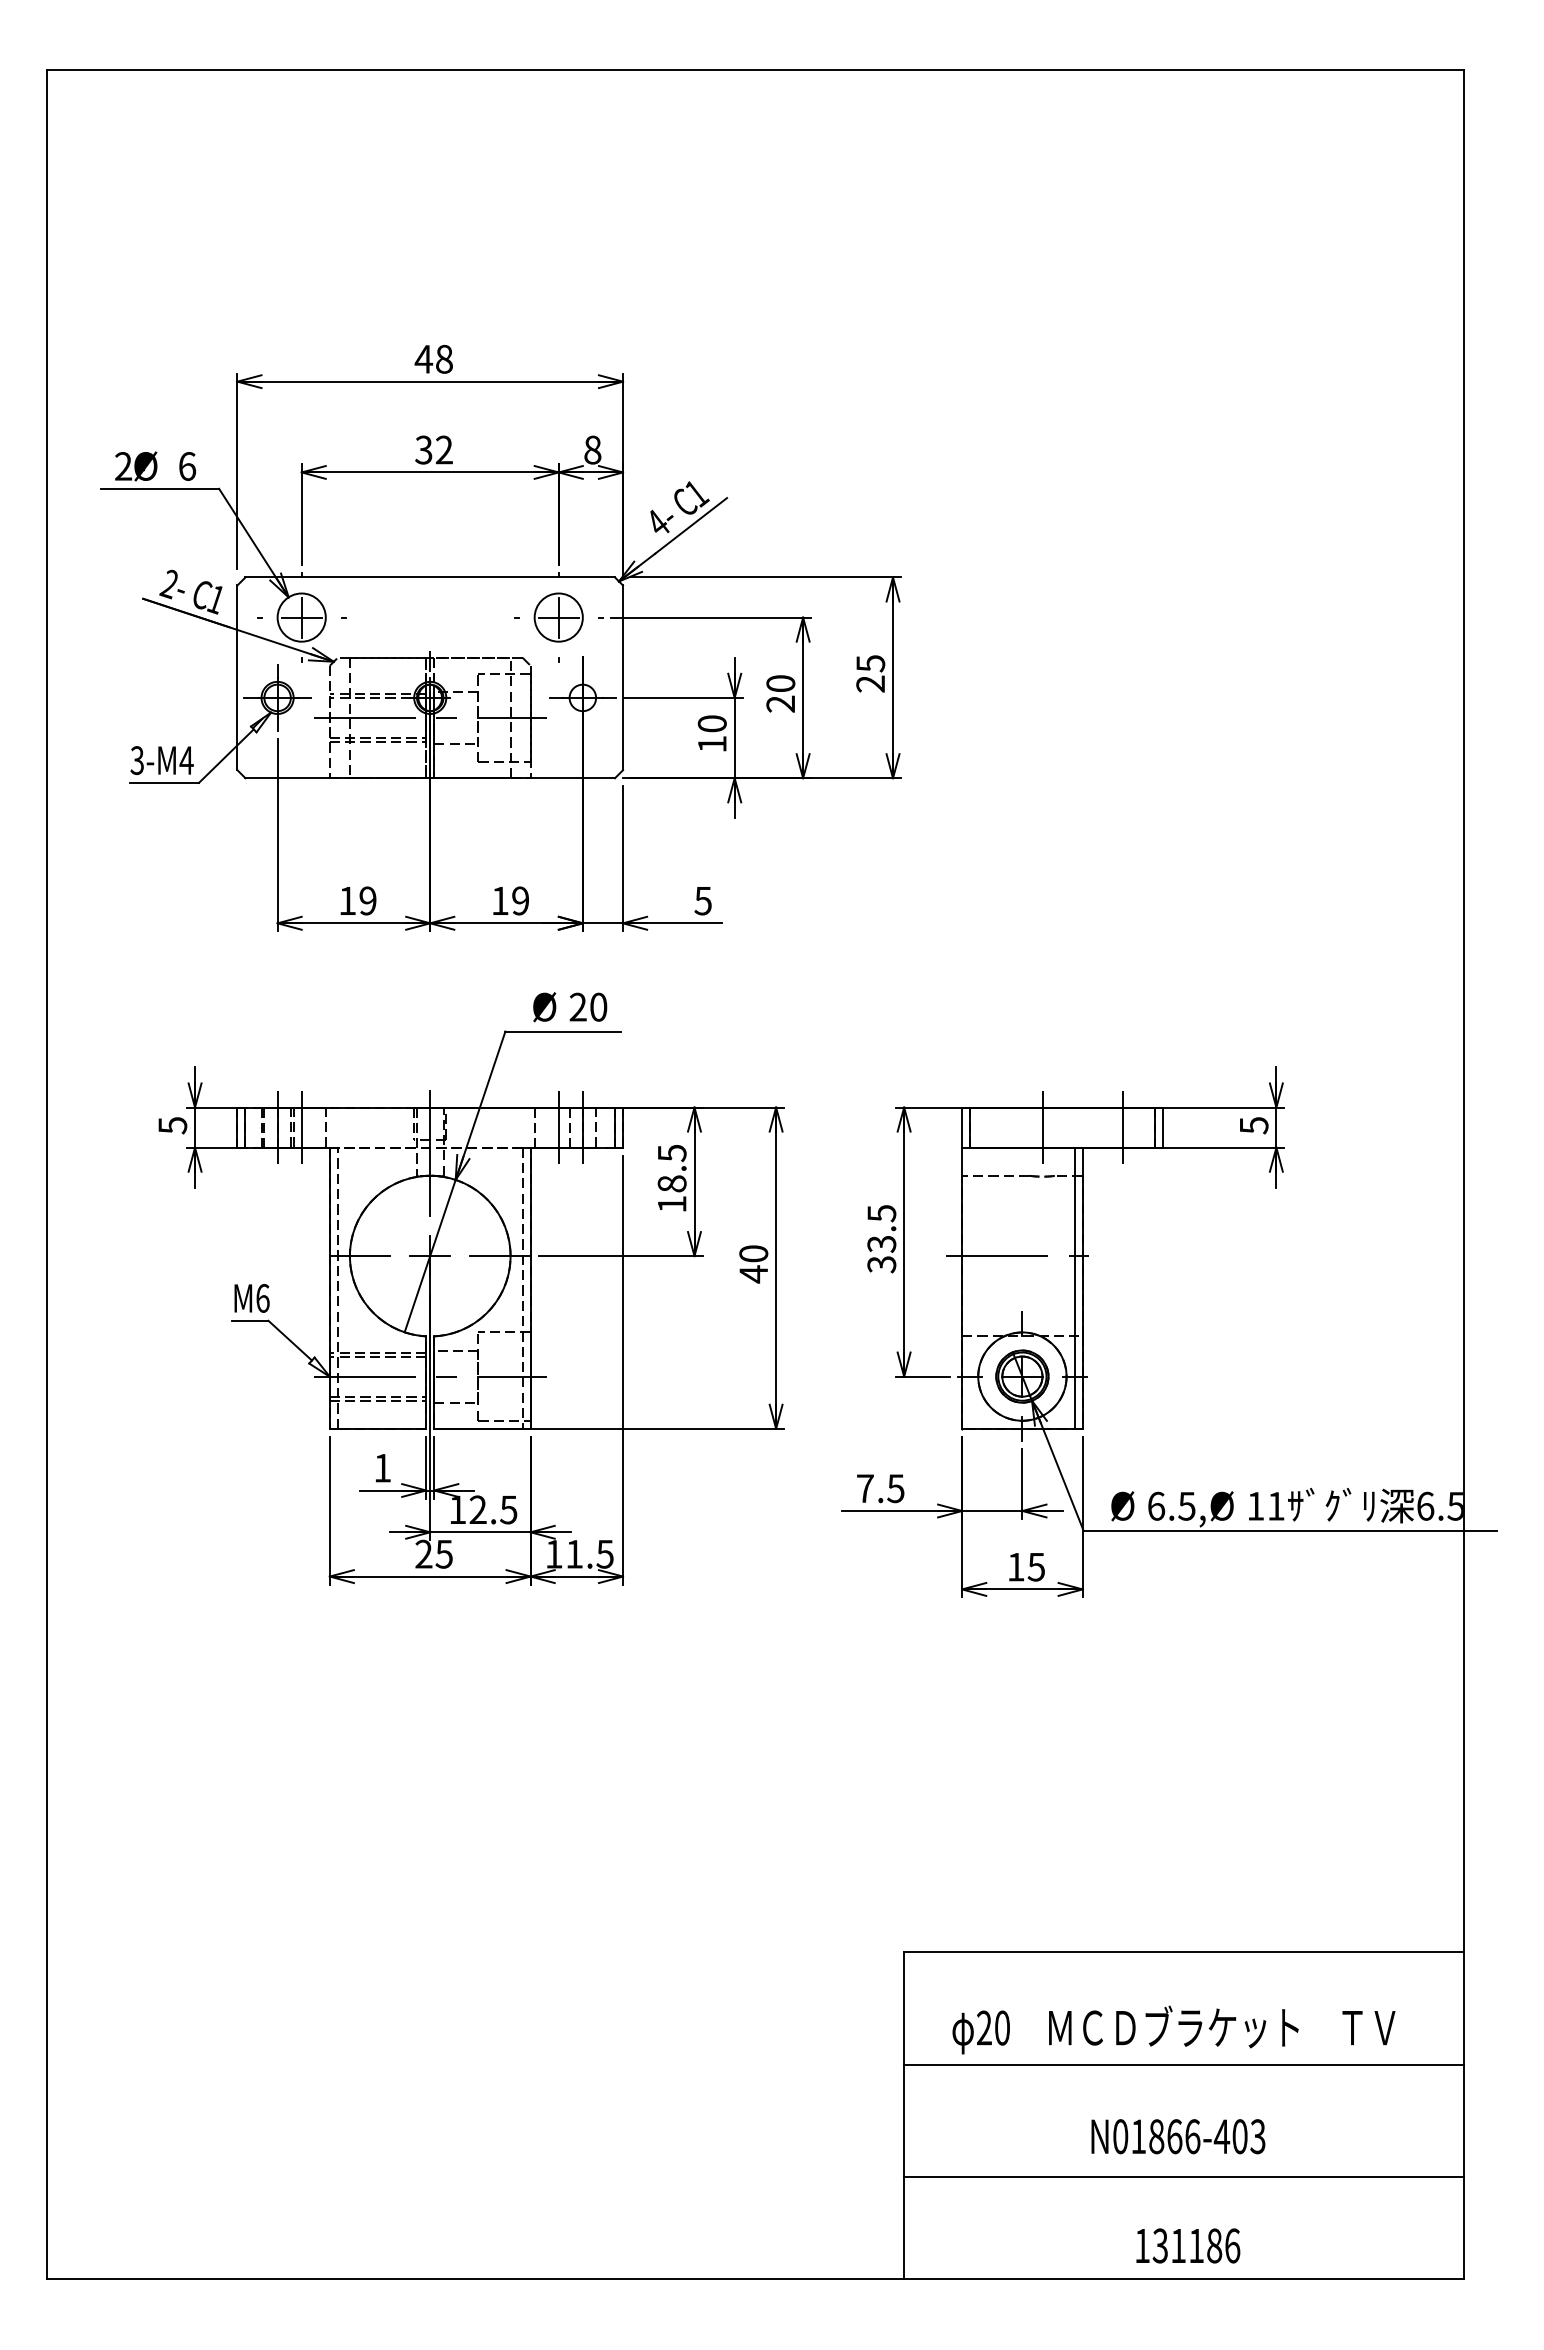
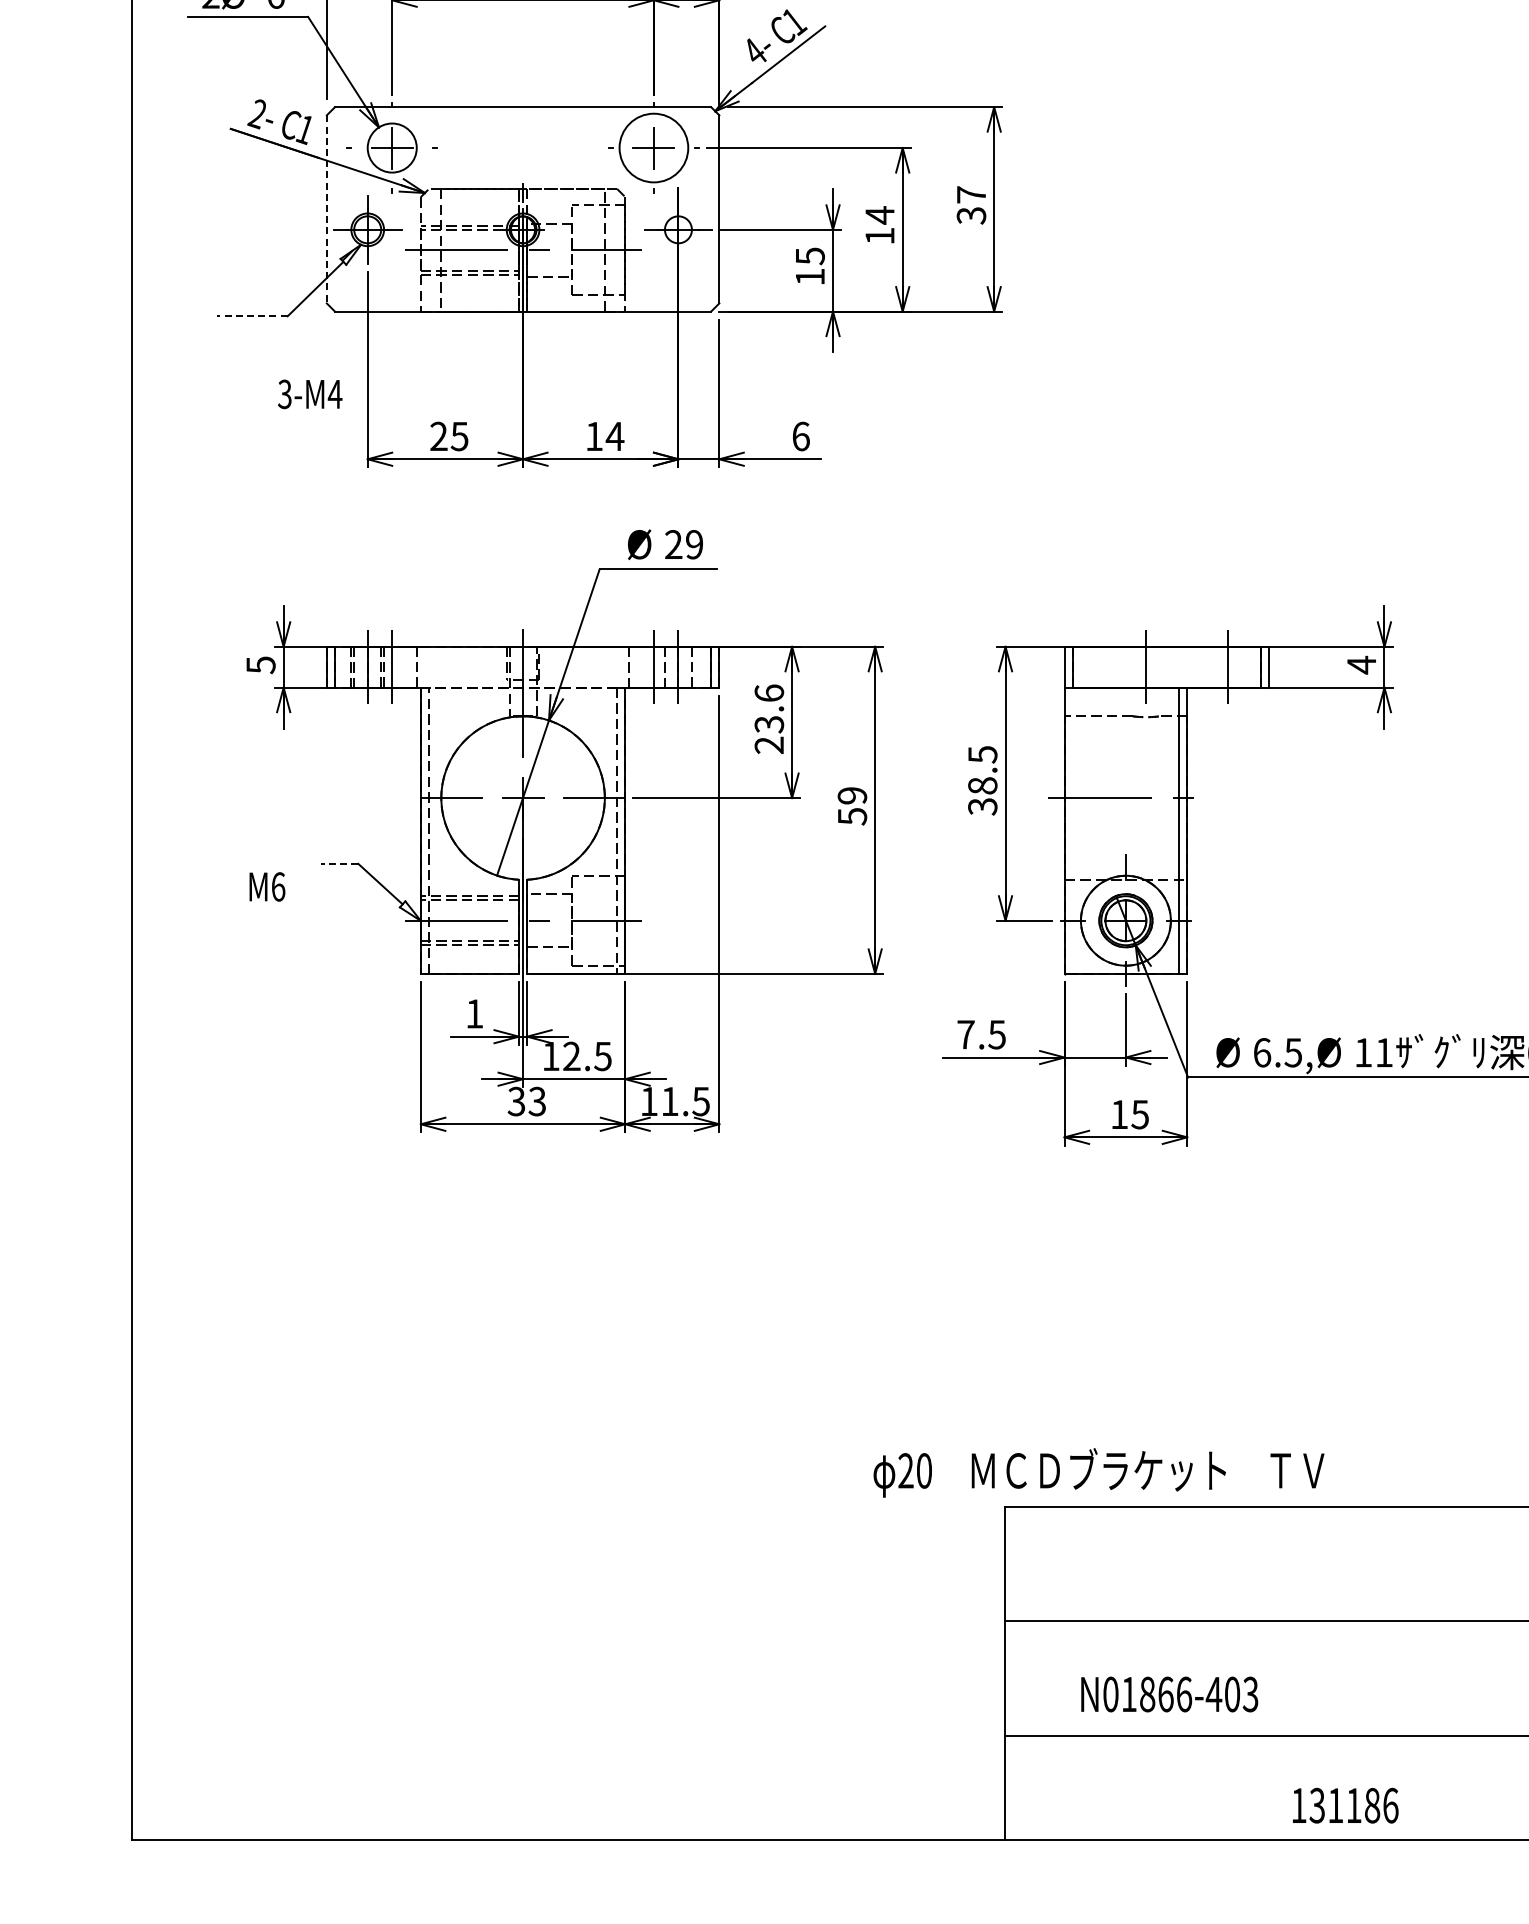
circle: (558, 617) -> (653, 147), size x1.4
text: (870, 673) -> (971, 204), 25 -> 37
line: (237, 678) -> (326, 210), solid -> dashed
text: (780, 693) -> (879, 225), 20 -> 14
text: (711, 723) -> (809, 255), 10 -> 15
text: (161, 760) -> (309, 394), moved
line: (164, 782) -> (252, 315), solid -> dashed
text: (357, 900) -> (449, 436), 19 -> 25
text: (520, 900) -> (614, 436), 19 -> 14
text: (702, 900) -> (800, 436), 5 -> 6
text: (598, 1006) -> (694, 543), 20 -> 29
text: (1254, 1125) -> (1362, 665), 5 -> 4
text: (671, 1178) -> (768, 719), 18.5 -> 23.6
text: (881, 1243) -> (982, 785), 33.5 -> 38.5
text: (753, 1264) -> (852, 806), 40 -> 59
text: (251, 1298) -> (266, 887), moved
line: (249, 1320) -> (339, 863), solid -> dashed
text: (433, 1553) -> (526, 1100), 25 -> 33
text: (1173, 2029) -> (1098, 1472), moved
text: (1178, 2136) -> (1169, 1694), moved
text: (1188, 2245) -> (1345, 1805), moved

